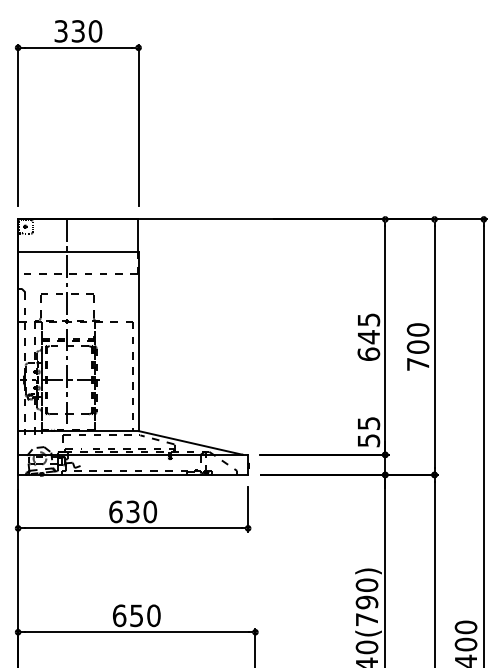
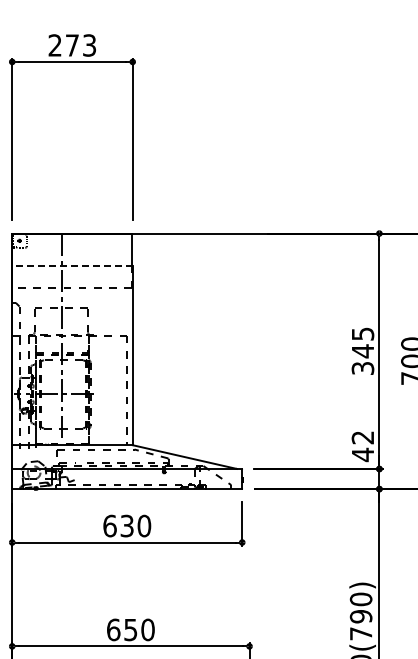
text: (78, 31) -> (72, 45), 330 -> 273
line: (77, 252) -> (71, 266), solid -> dashed
text: (368, 353) -> (362, 367), 645 -> 345
text: (368, 432) -> (362, 446), 55 -> 42

